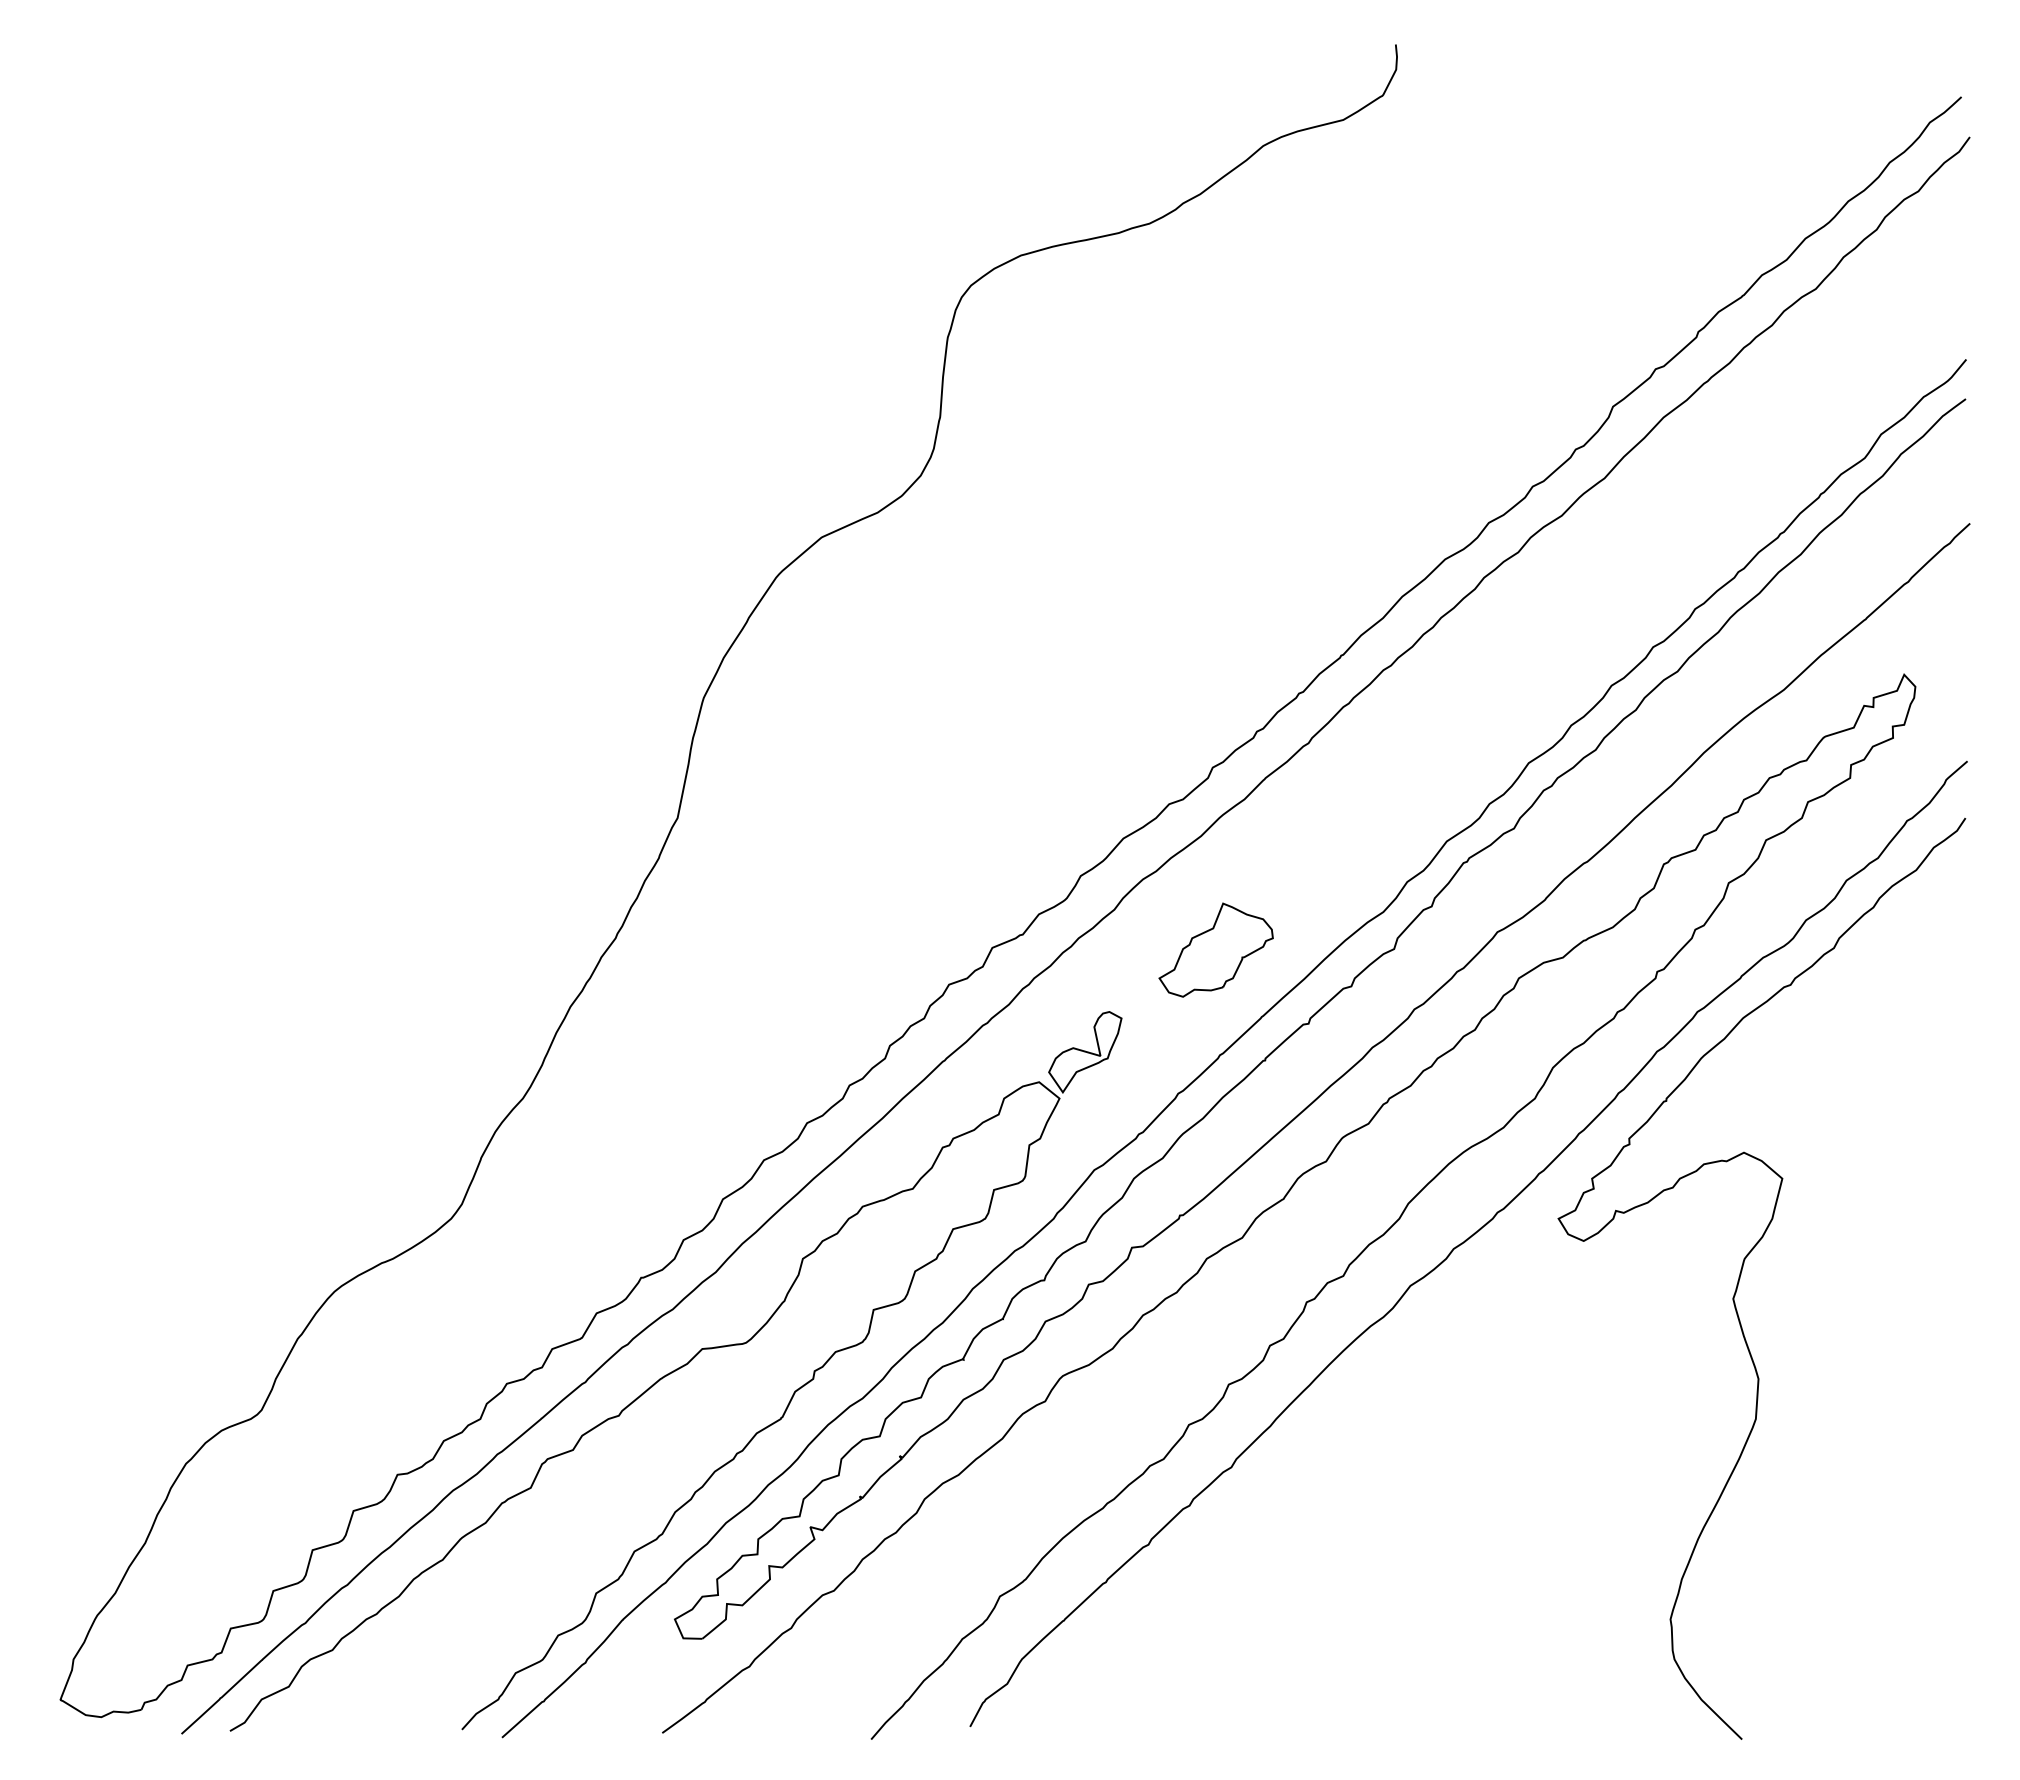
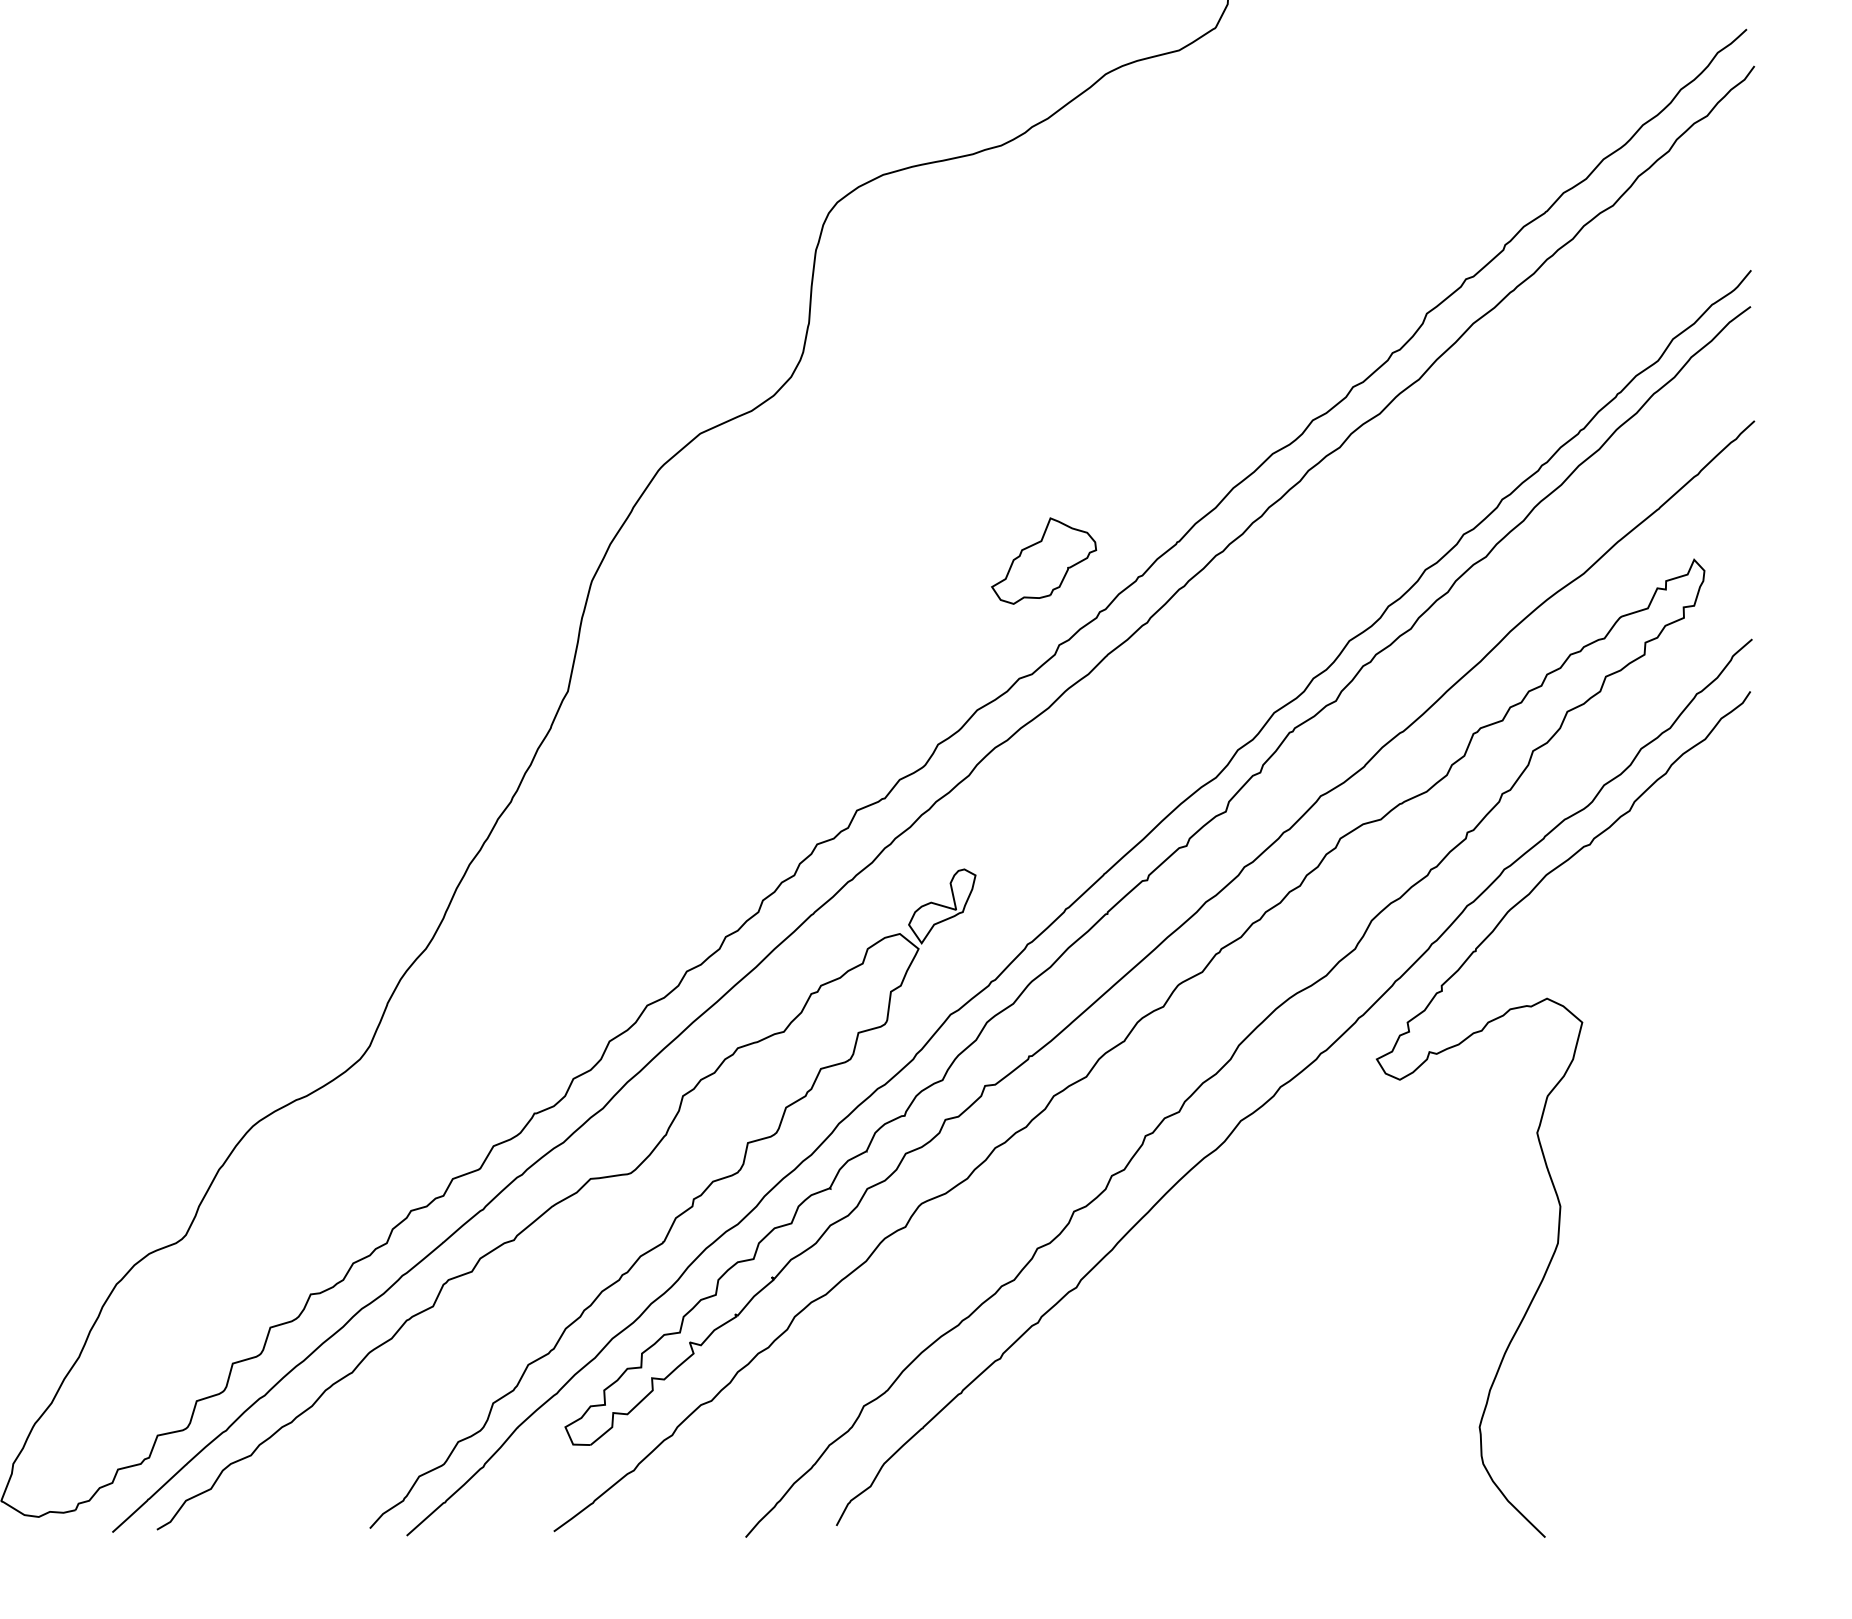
part: (1215, 949) -> (1043, 560), moved

